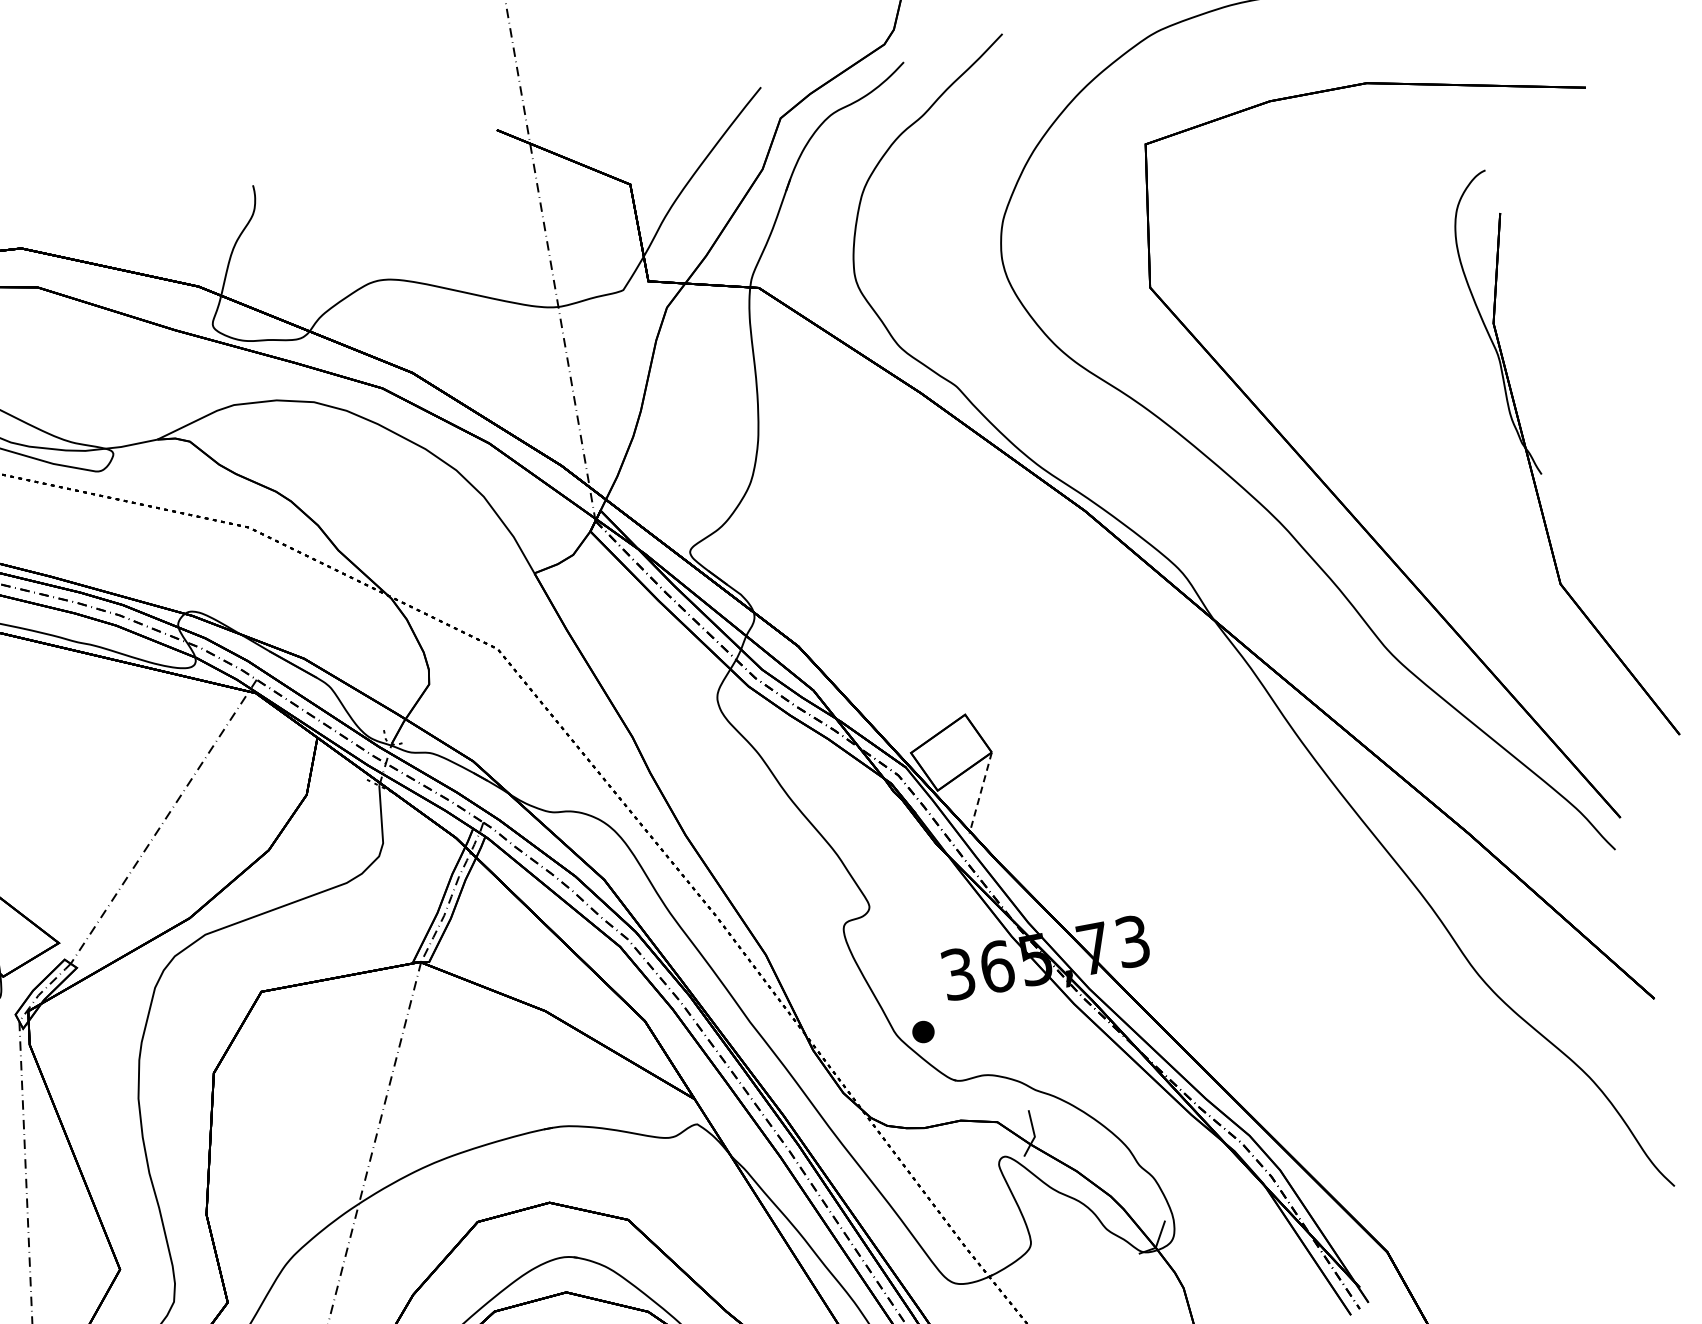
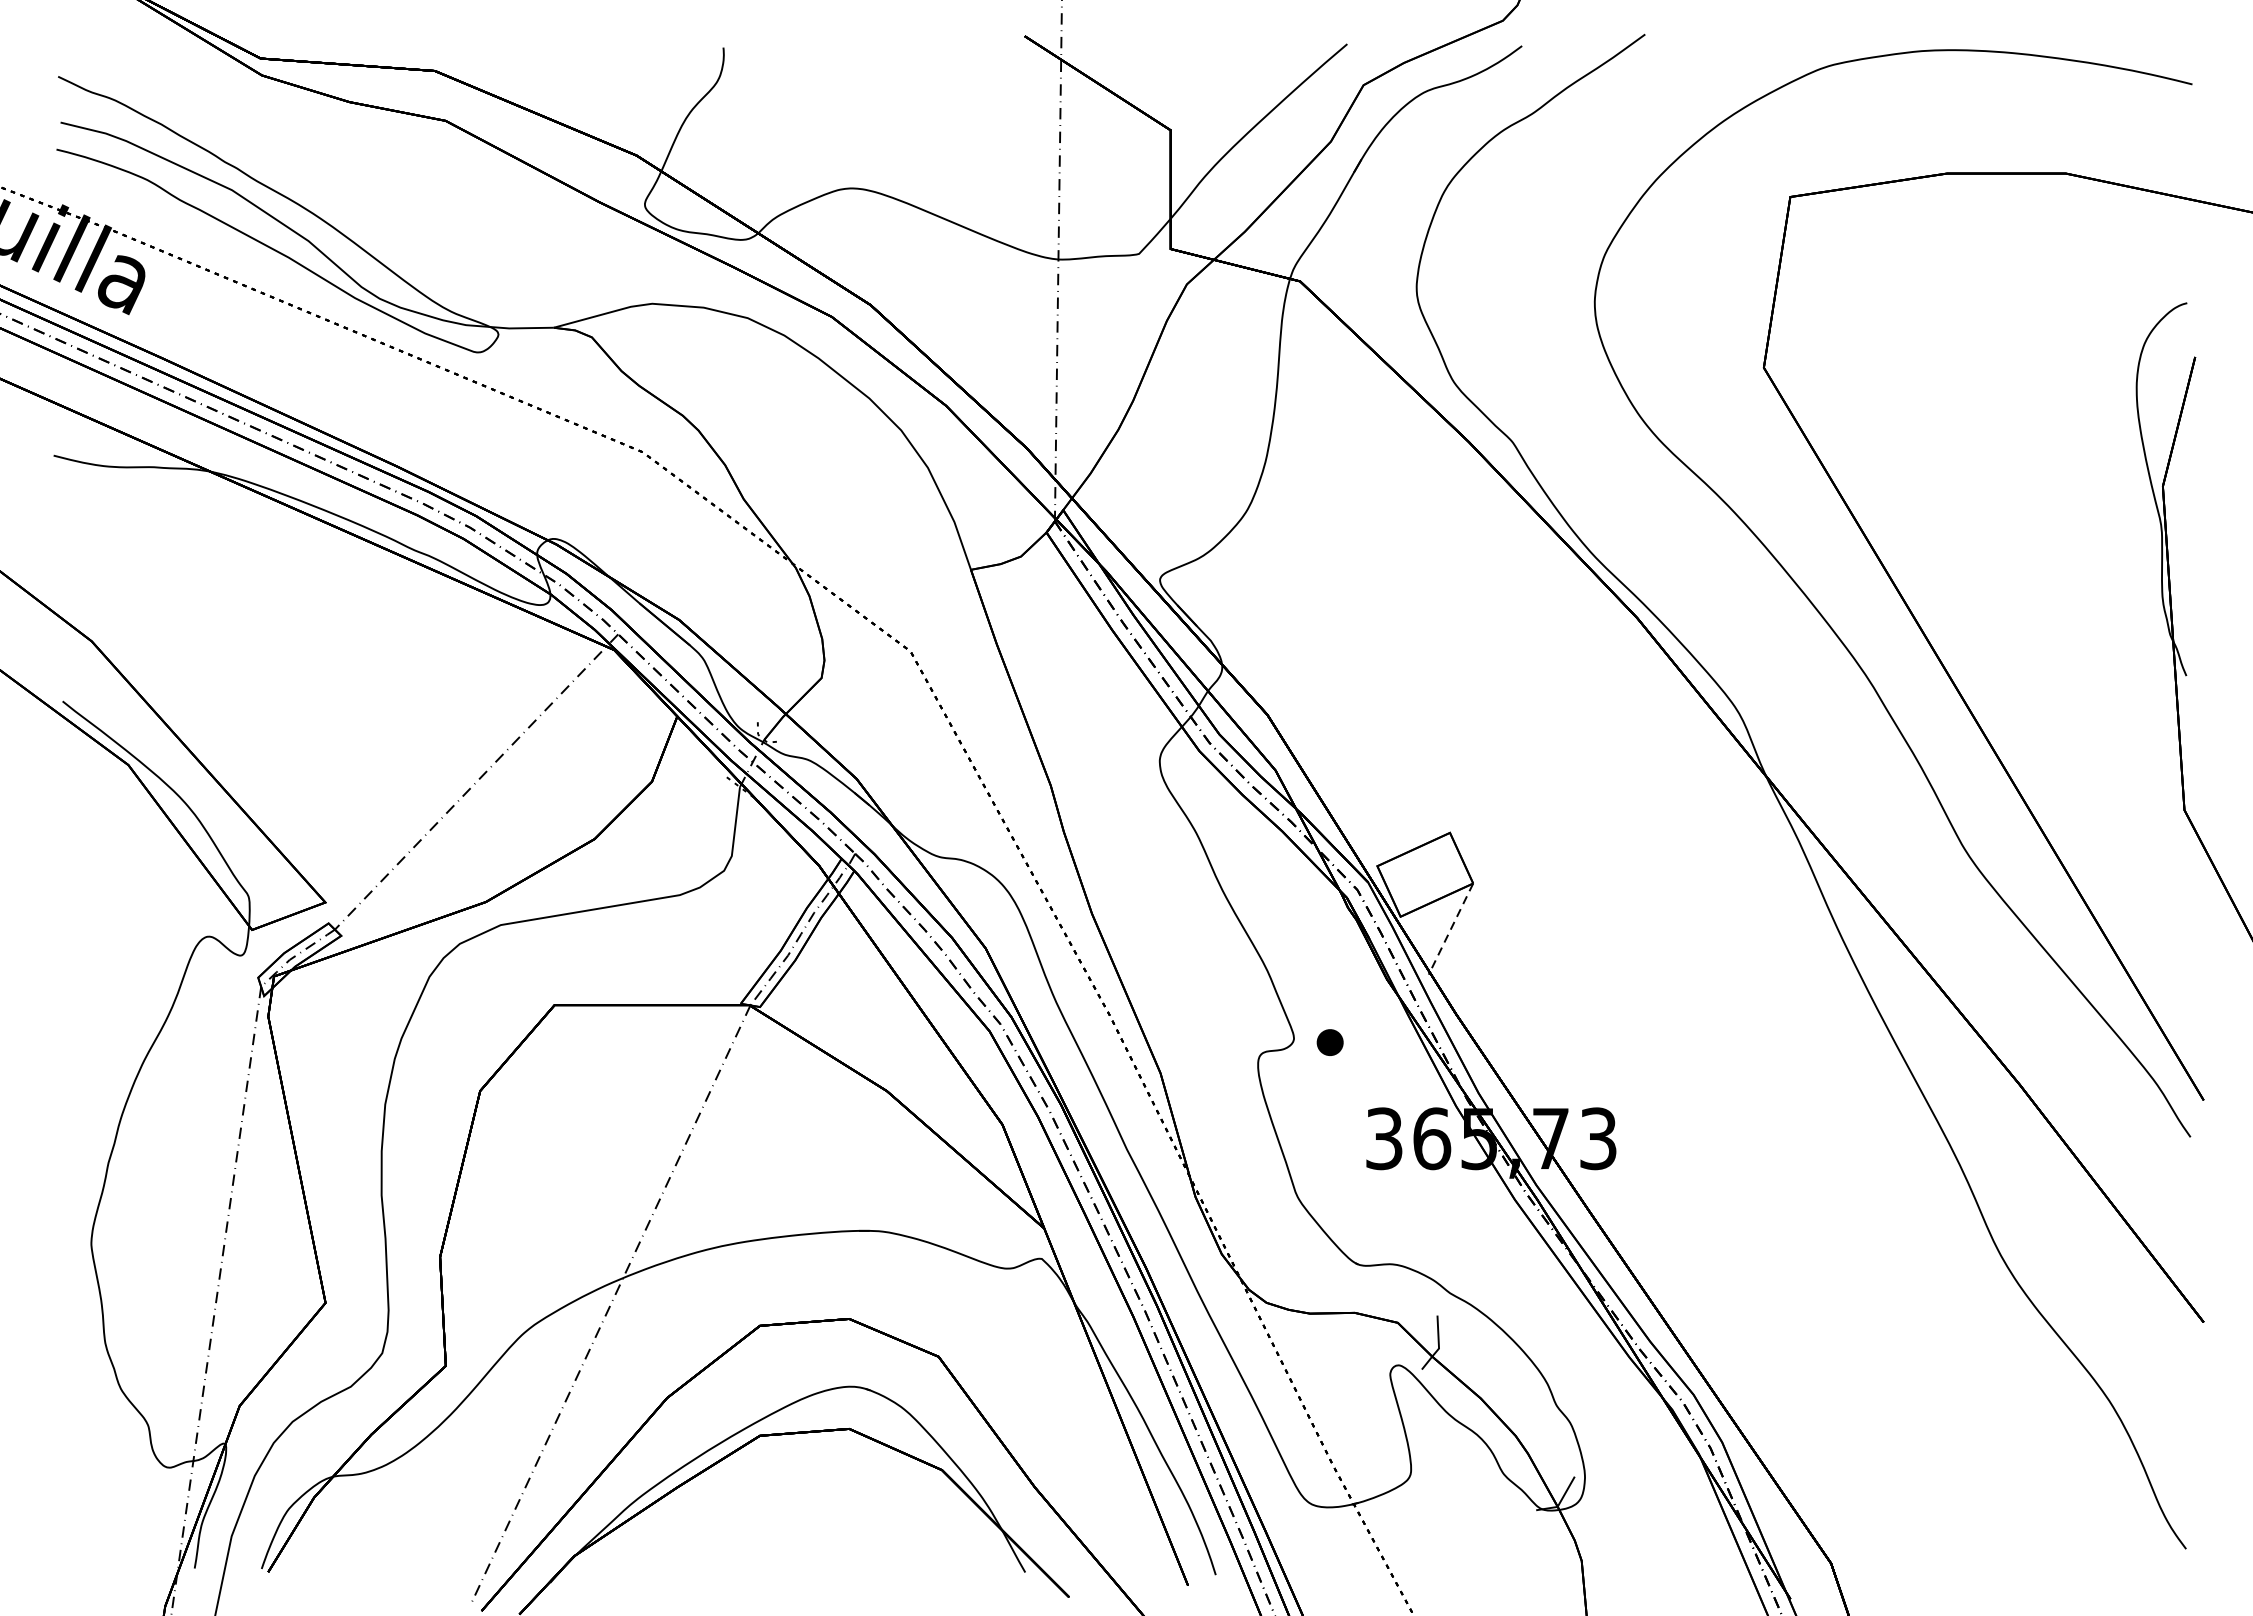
part: (922, 1032) -> (1329, 1042), moved

